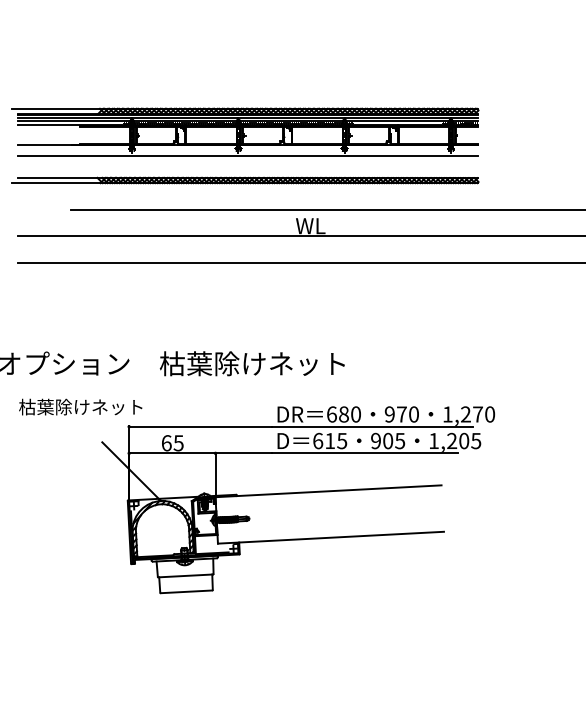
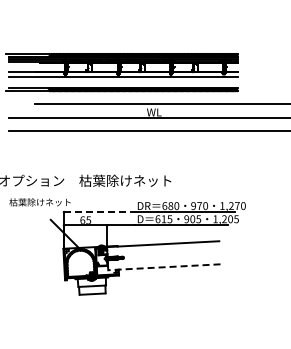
line: (202, 427) -> (100, 212), solid -> dashed
line: (329, 538) -> (163, 267), solid -> dashed

